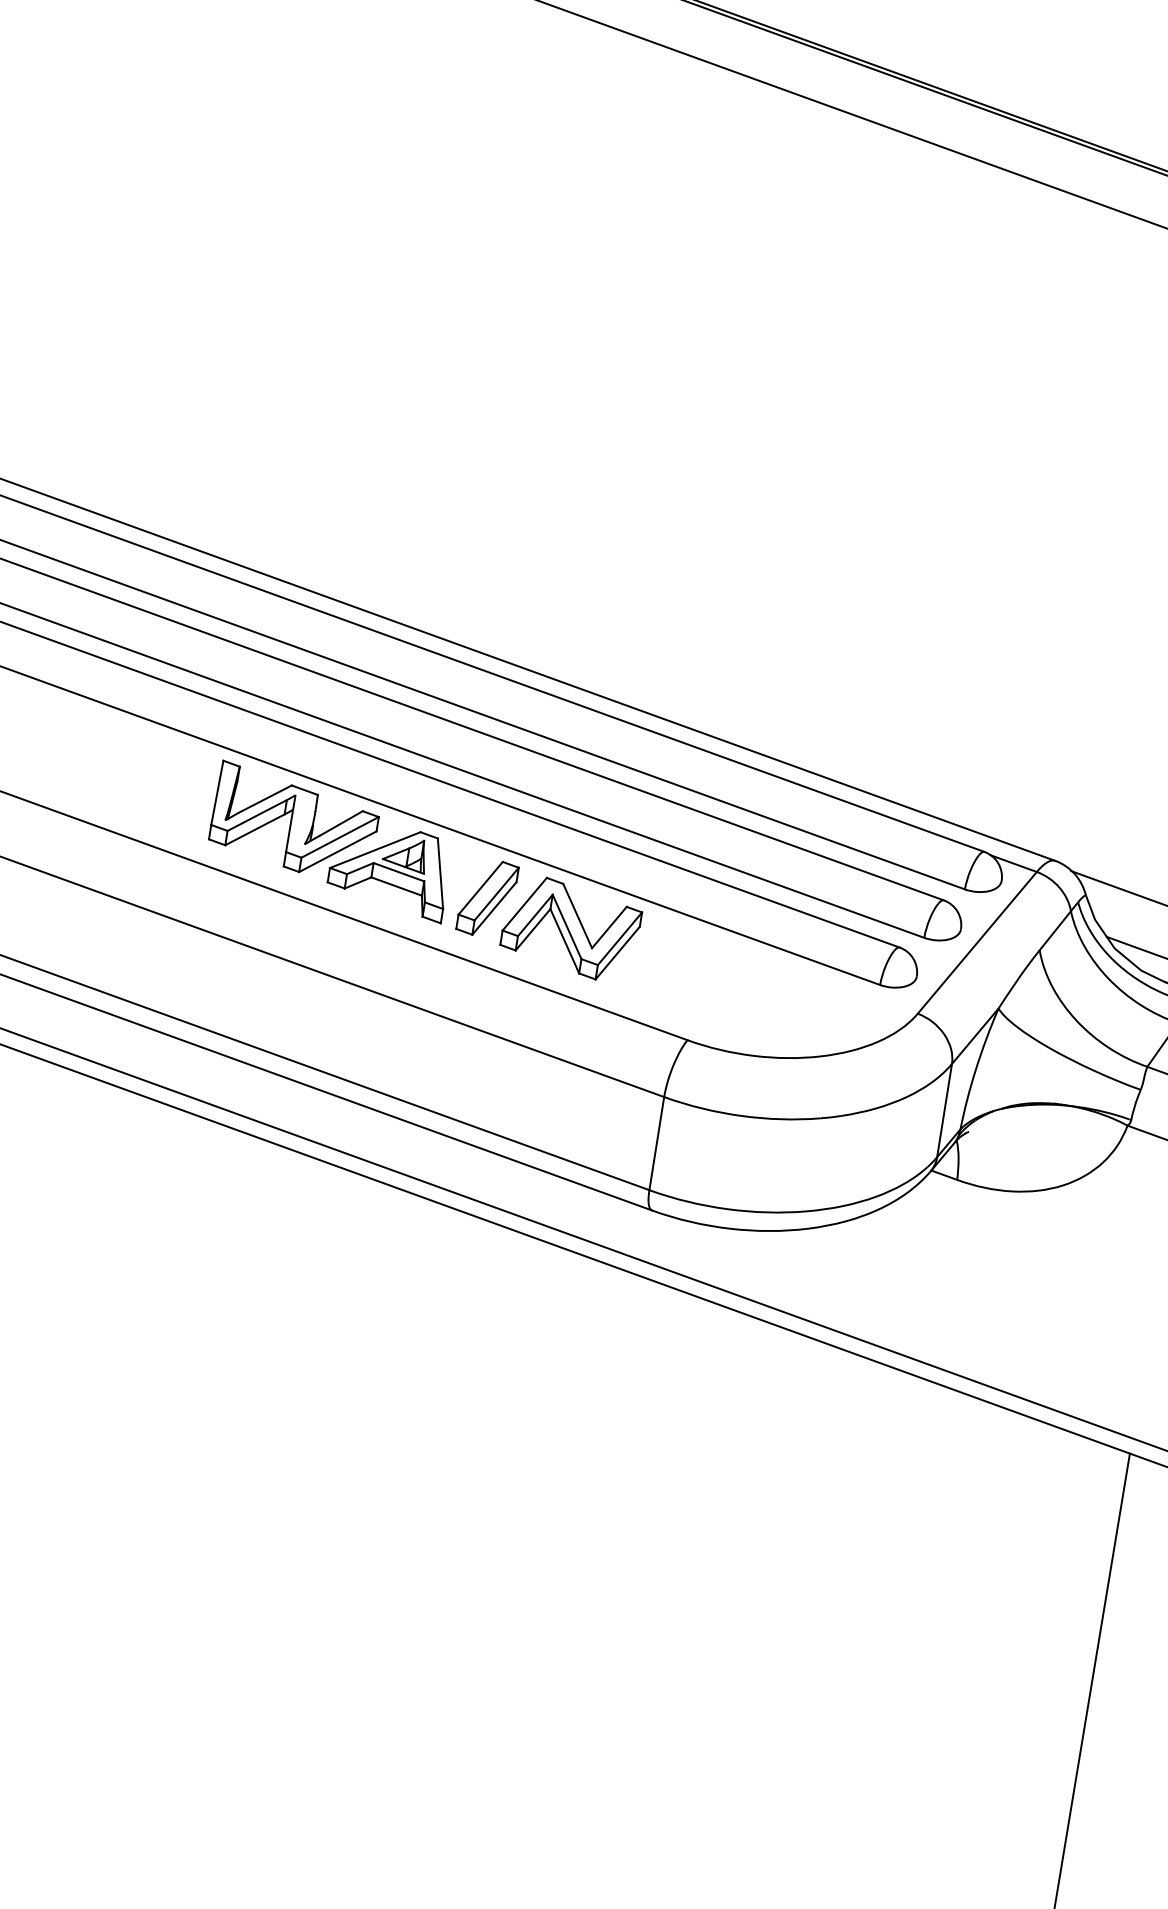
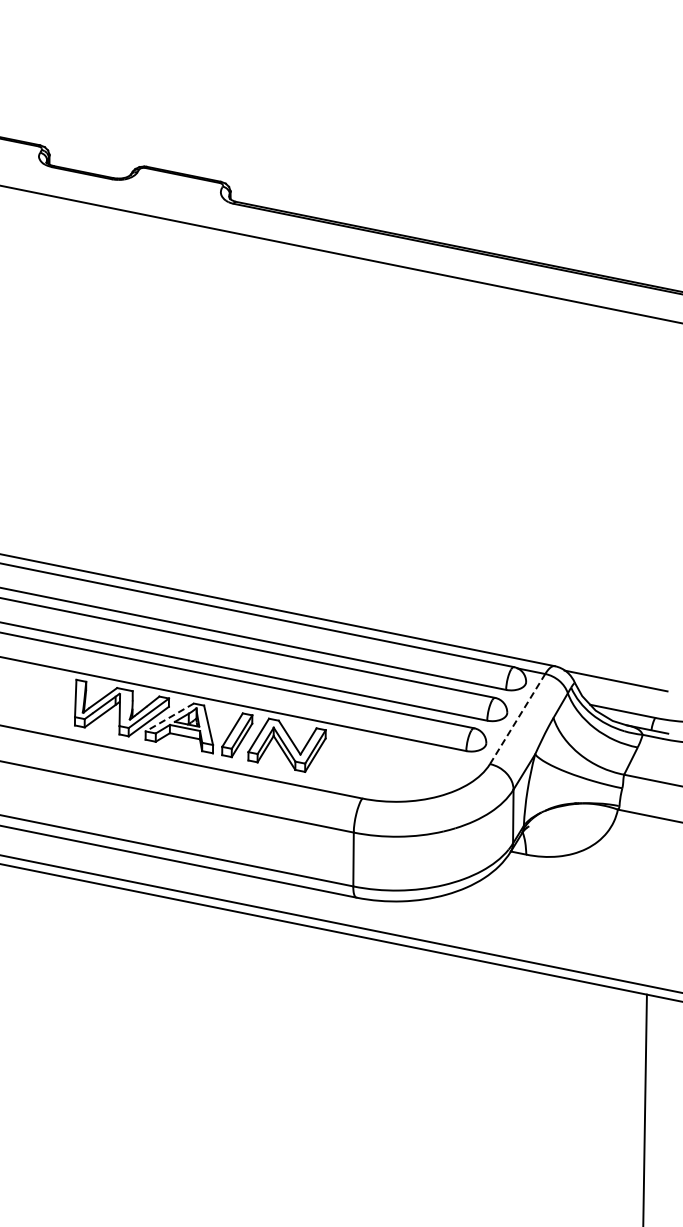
line: (374, 850) -> (169, 717), solid -> dashed
line: (976, 943) -> (517, 719), solid -> dashed

